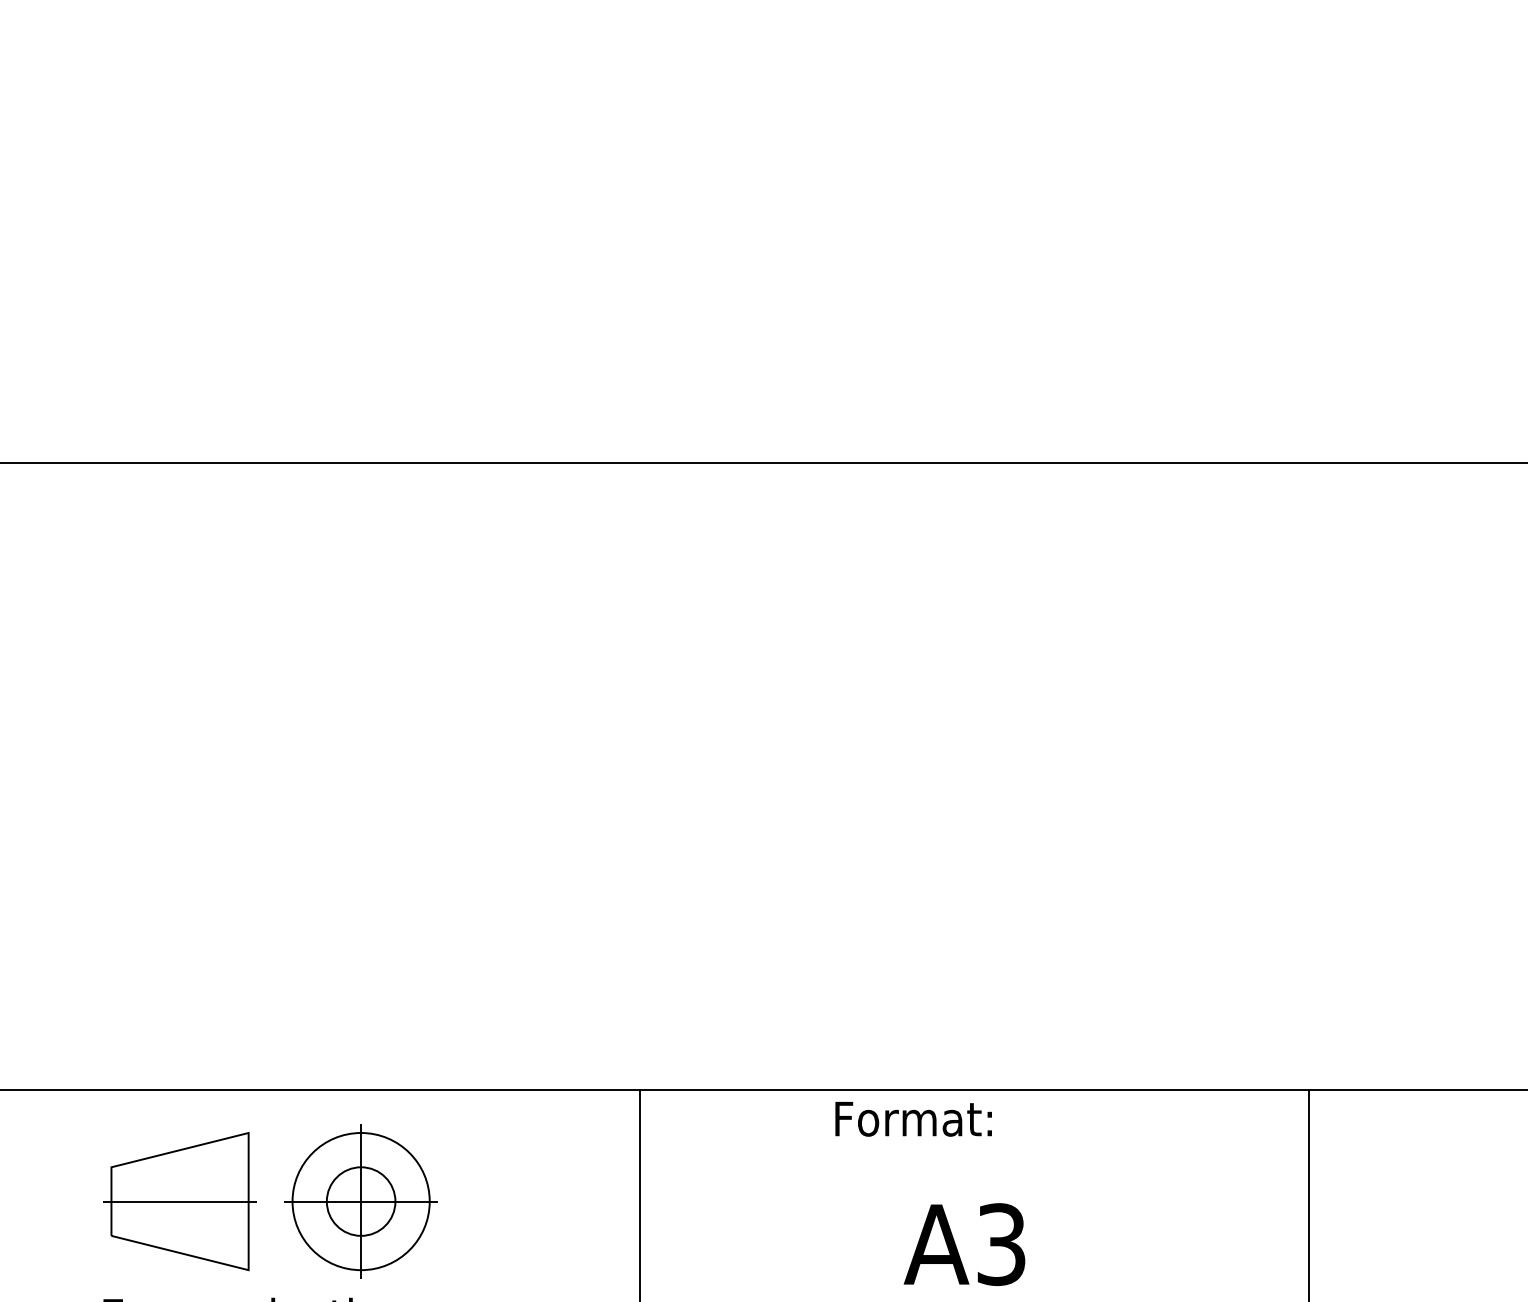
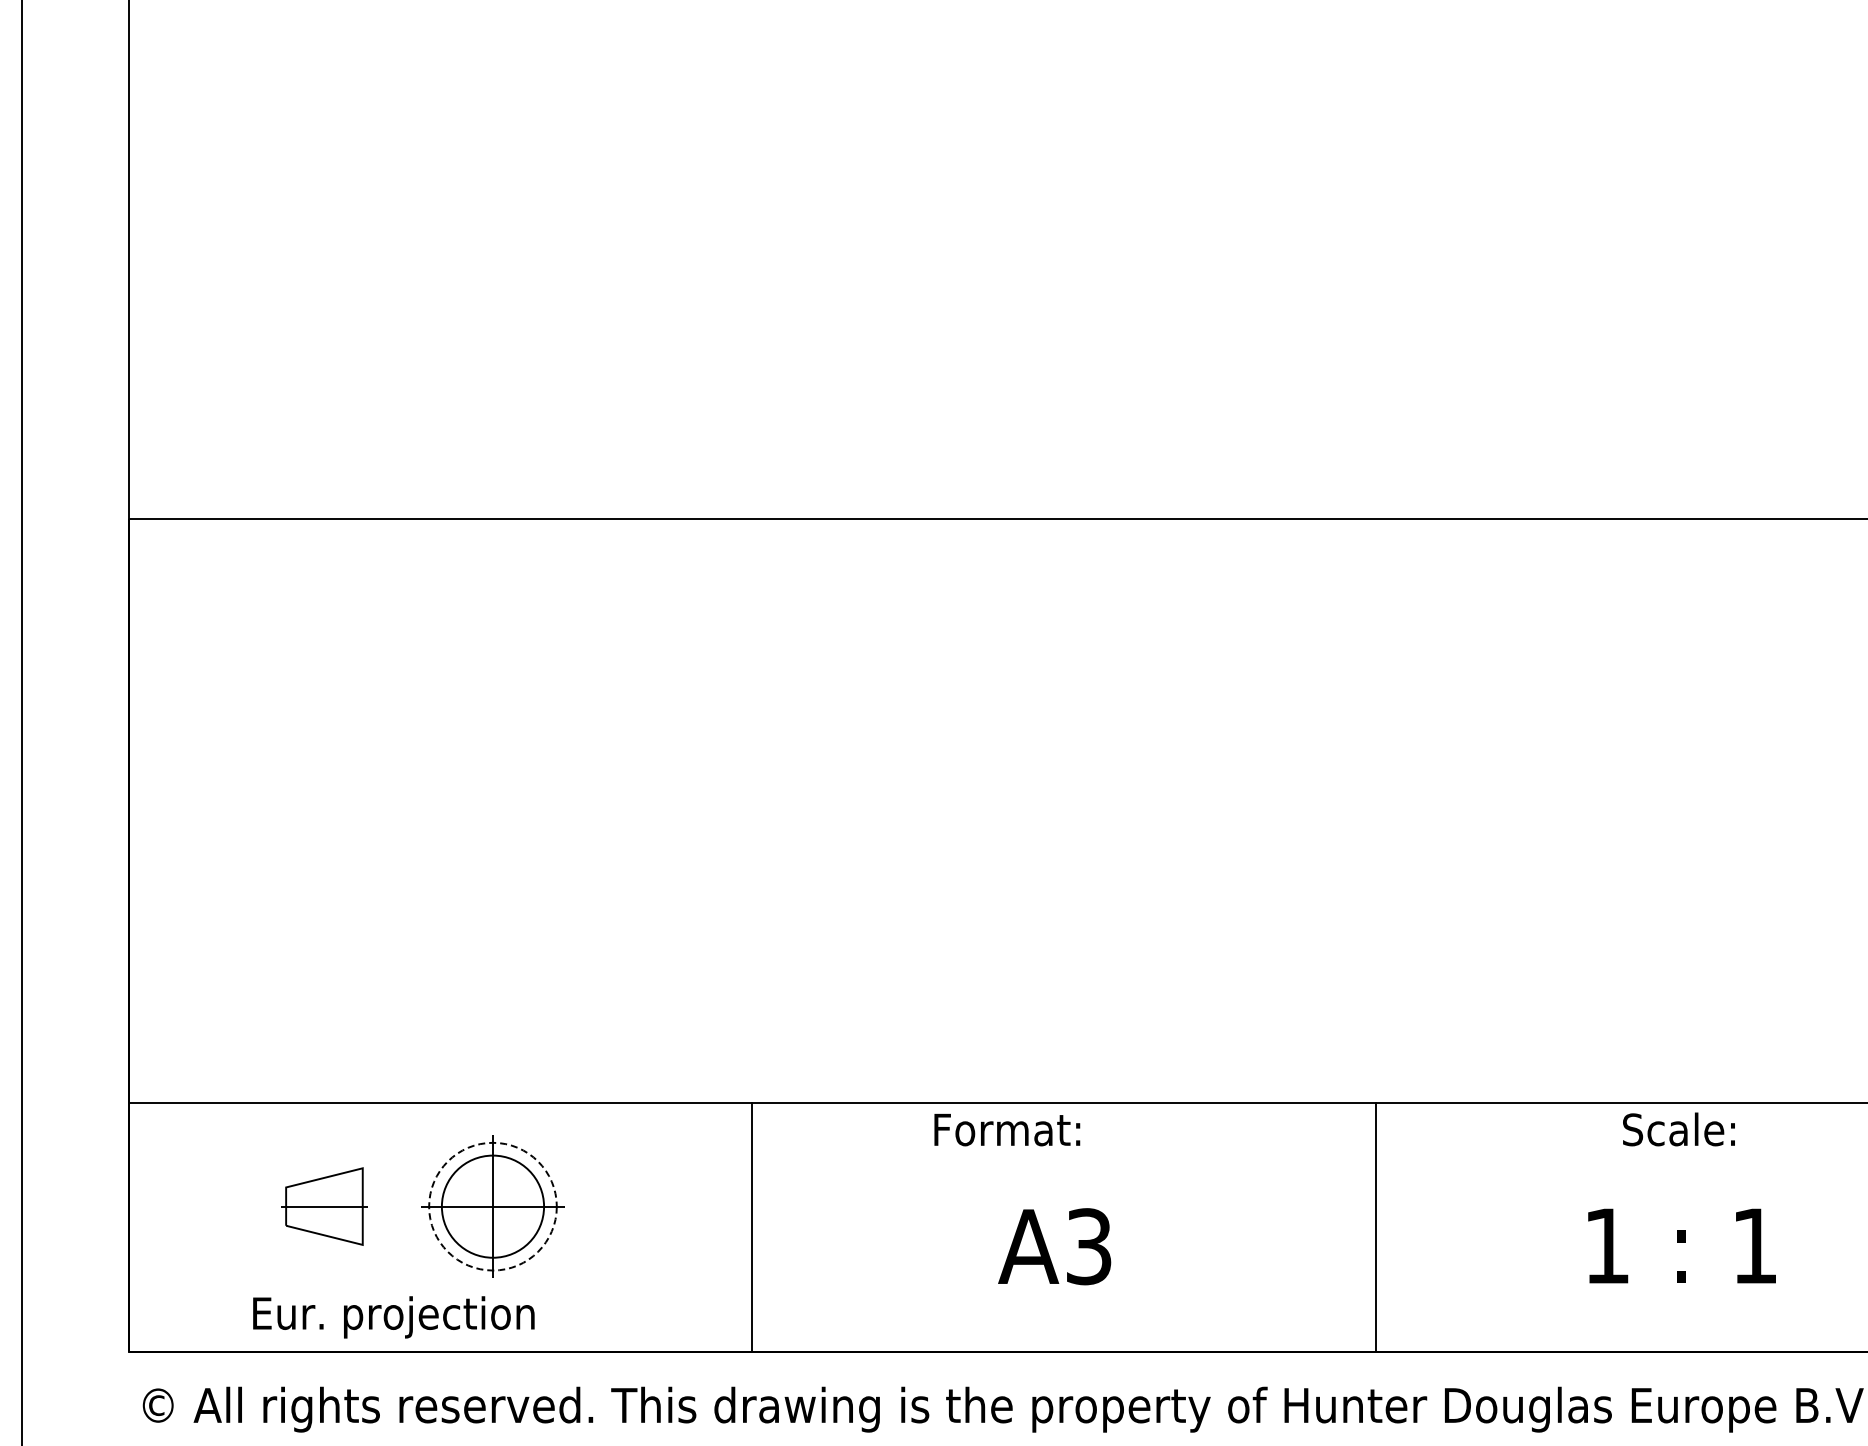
part: (180, 1201) -> (324, 1206), size x0.6
circle: (360, 1201) -> (492, 1206), size x1.6
circle: (360, 1201) -> (492, 1206), solid -> dashed

